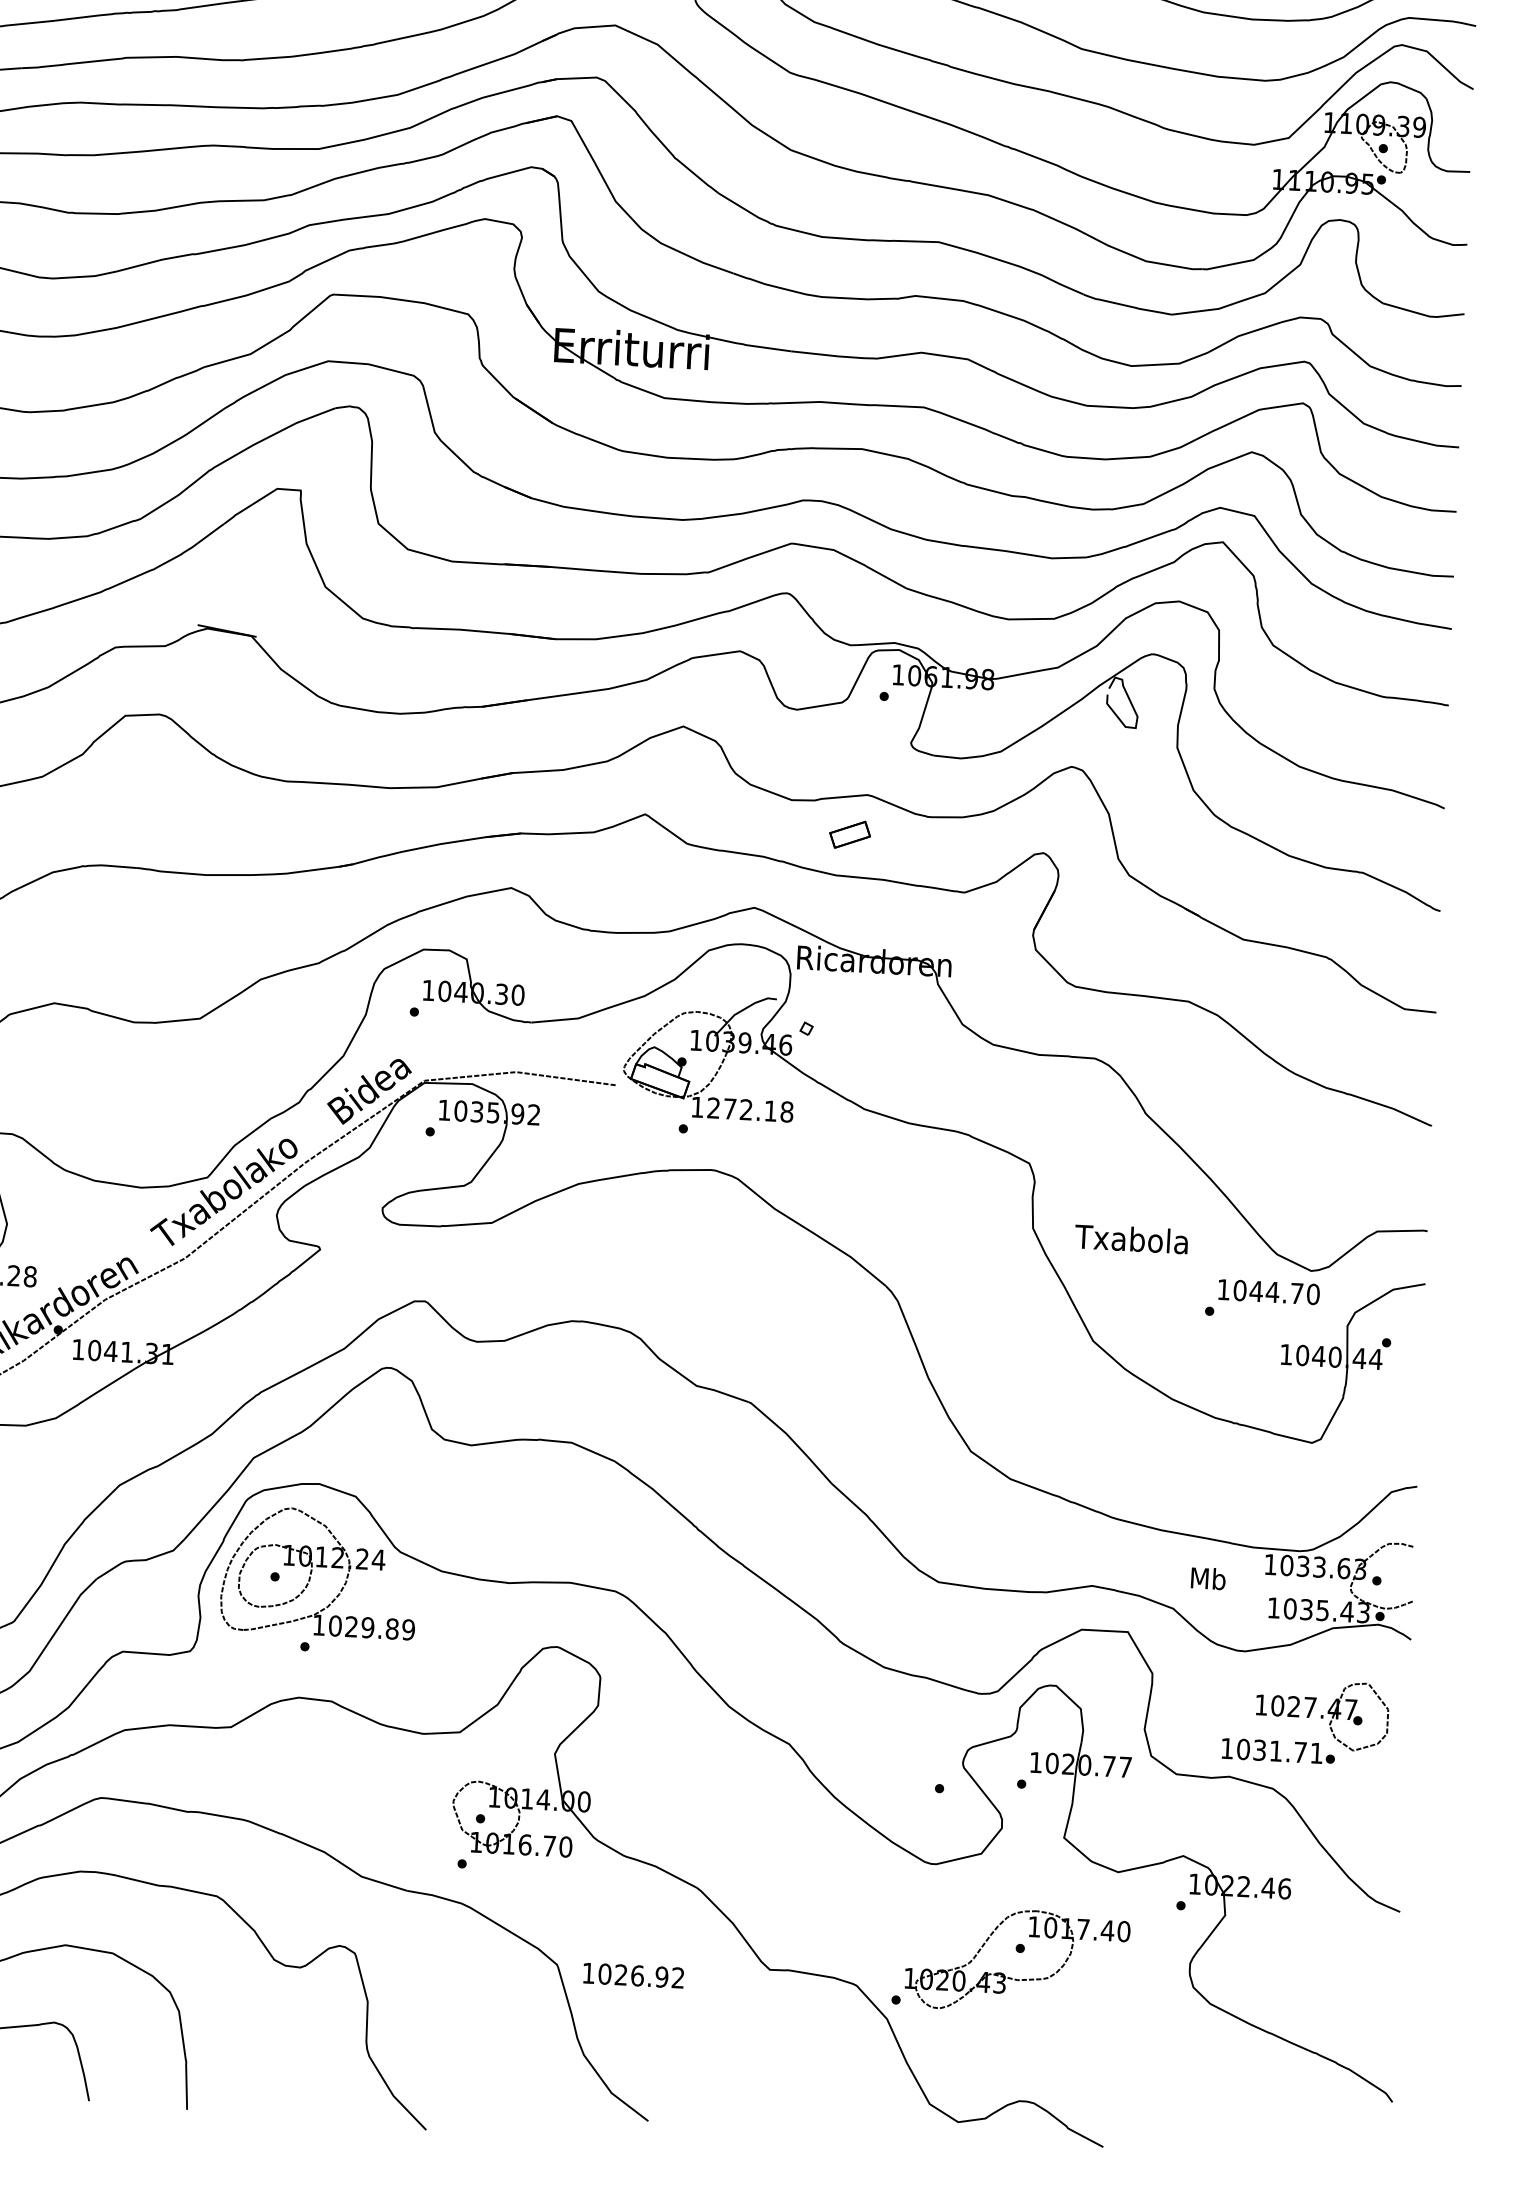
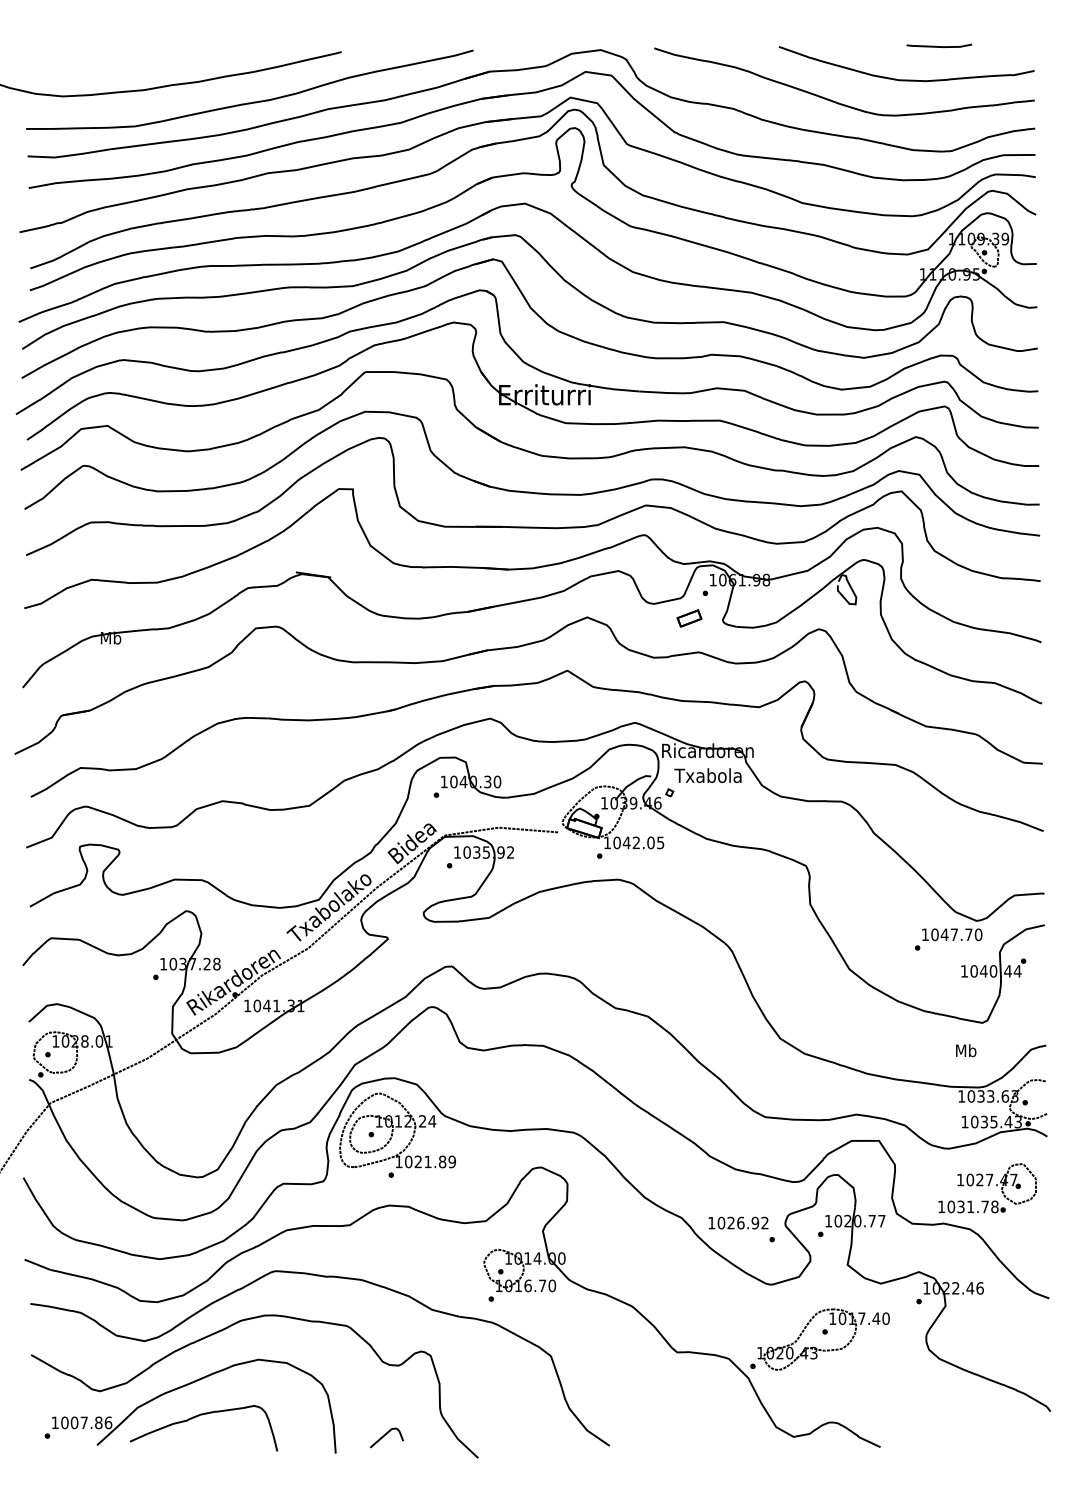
part: (850, 834) -> (689, 618), moved
text: (749, 1109) -> (638, 842), 1272.18 -> 1042.05
text: (1130, 1238) -> (707, 775), moved
text: (1272, 1291) -> (954, 934), 1044.70 -> 1047.70
text: (1208, 1578) -> (966, 1050), moved
text: (367, 1626) -> (427, 1161), 1029.89 -> 1021.89
text: (1316, 1752) -> (994, 1206), 1031.71 -> 1031.78
text: (633, 1974) -> (738, 1222), moved
curve: (272, 2083) -> (385, 1435), added

